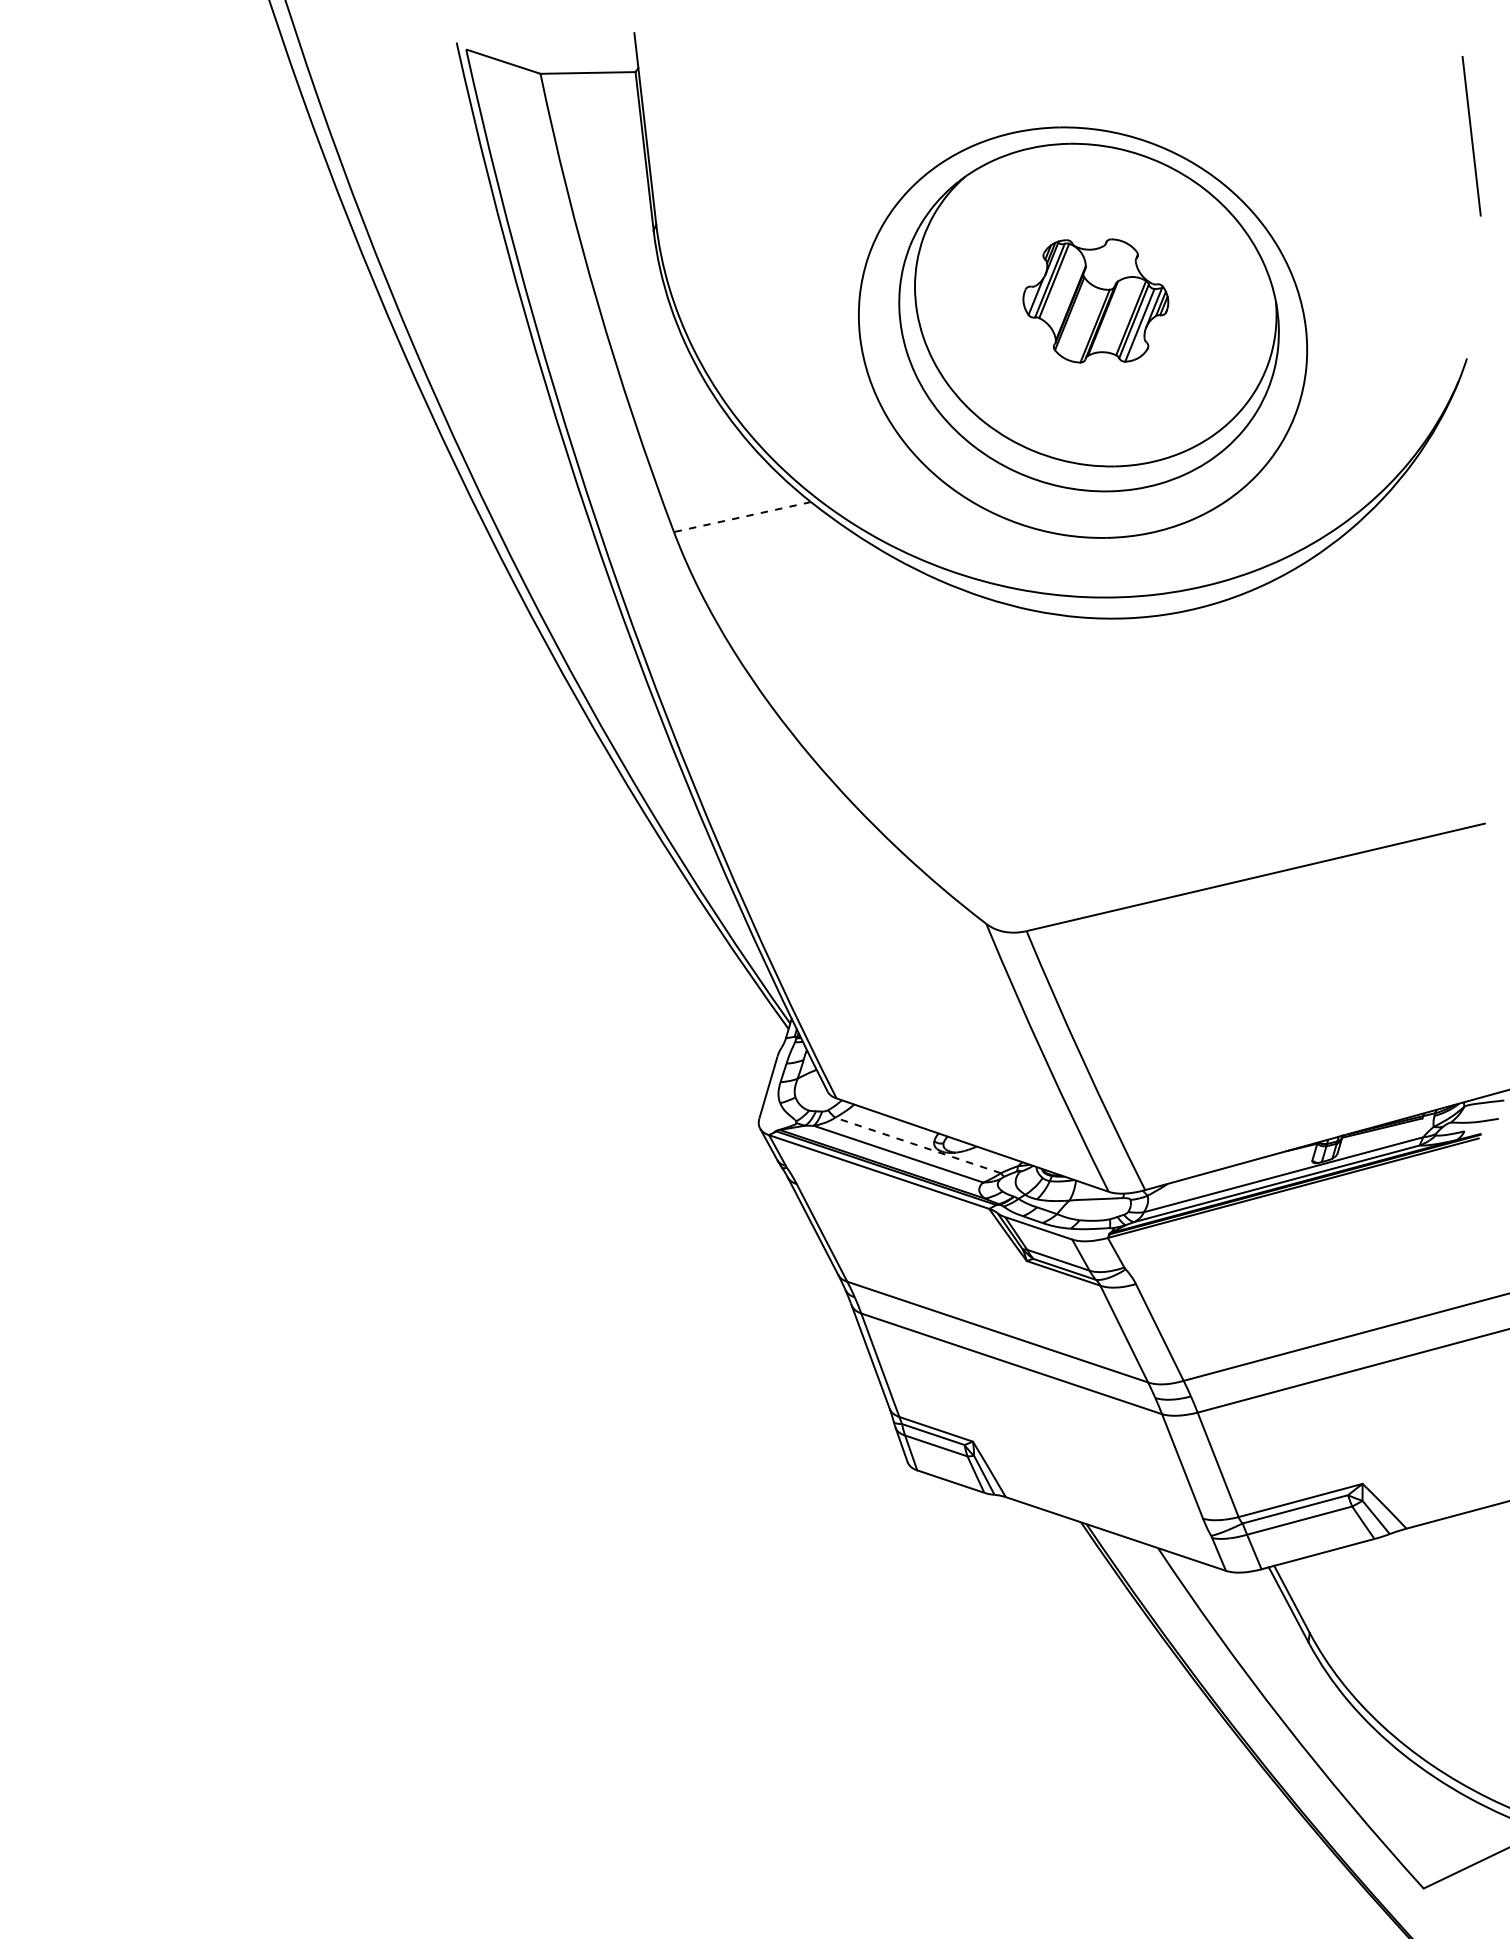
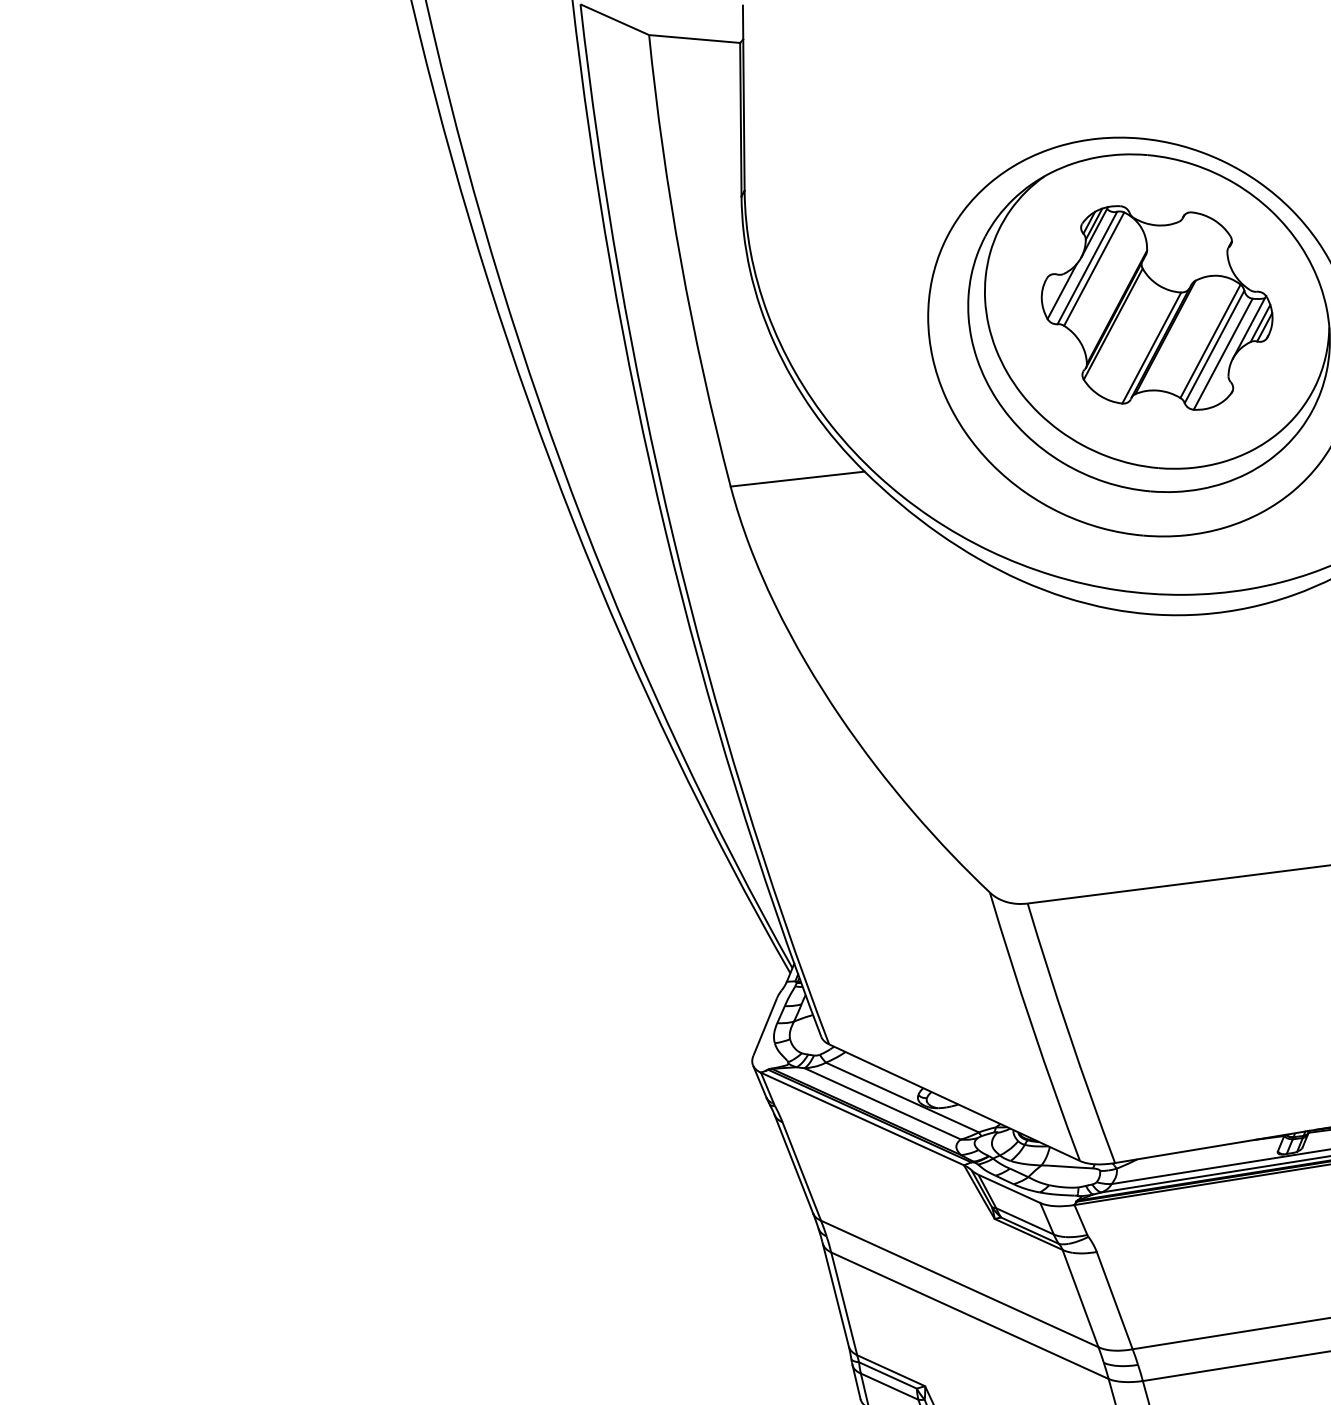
part: (1095, 300) -> (1156, 307), size x1.67
line: (742, 517) -> (797, 479), dashed -> solid
line: (917, 1145) -> (901, 1097), dashed -> solid

